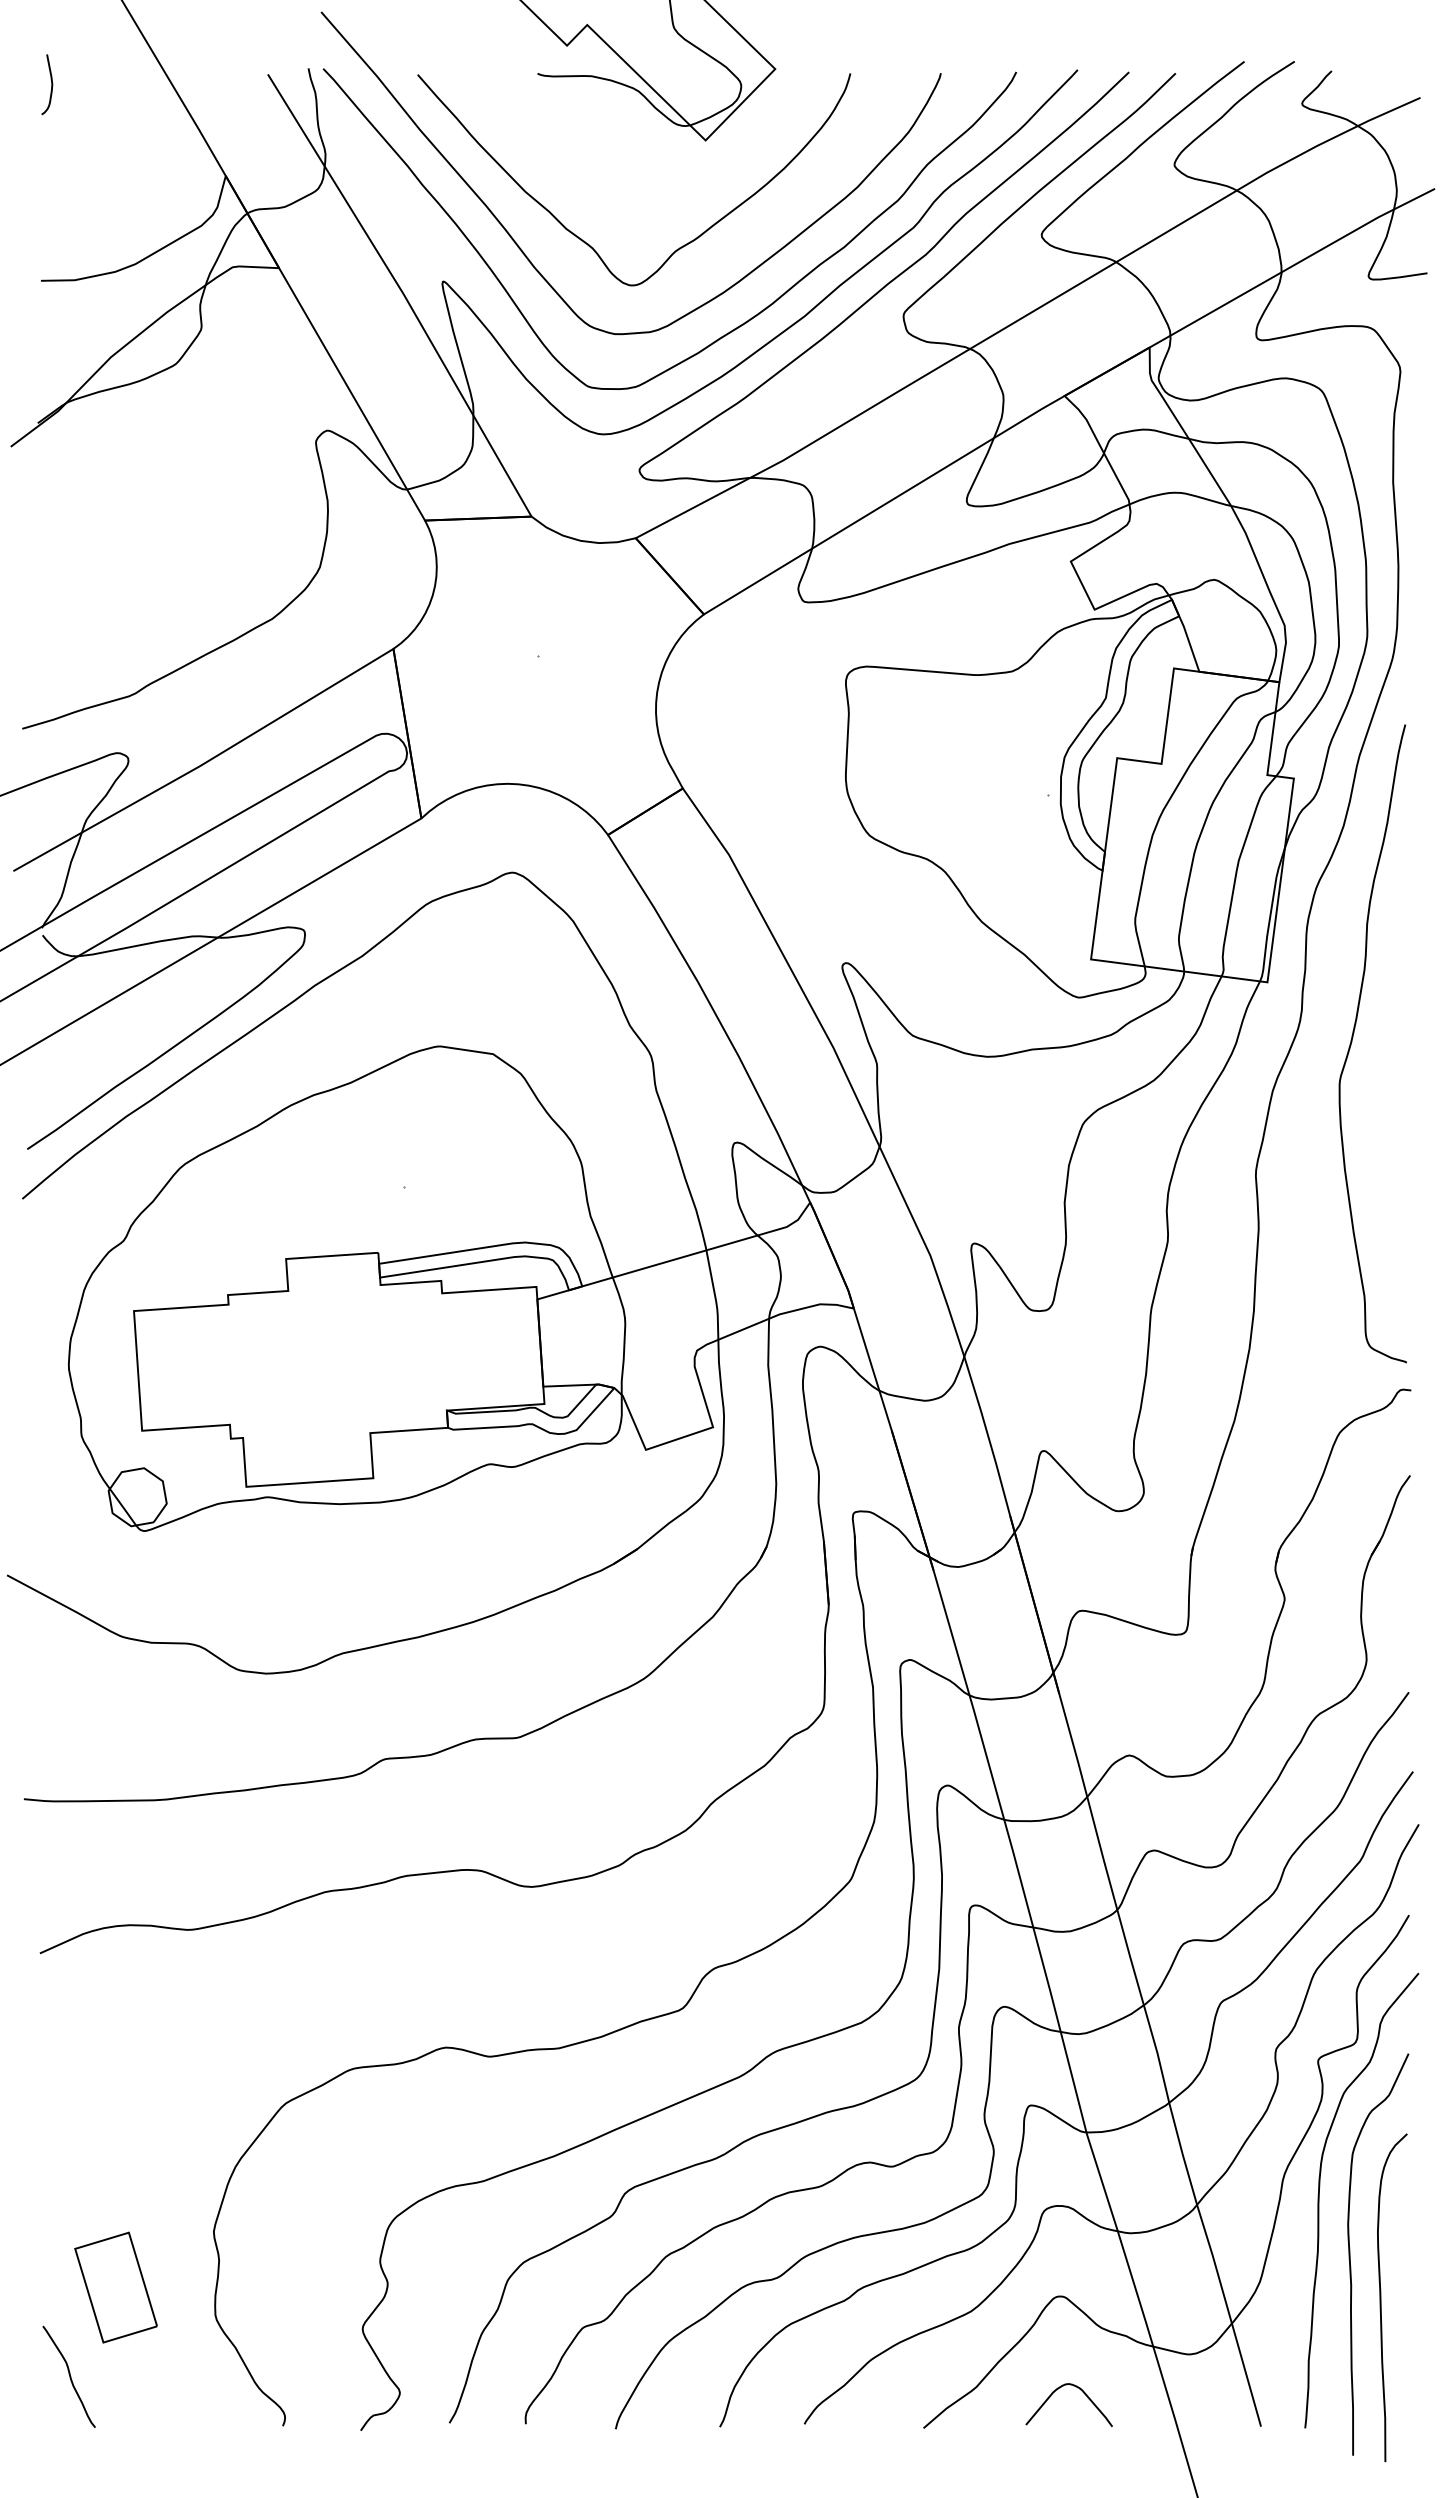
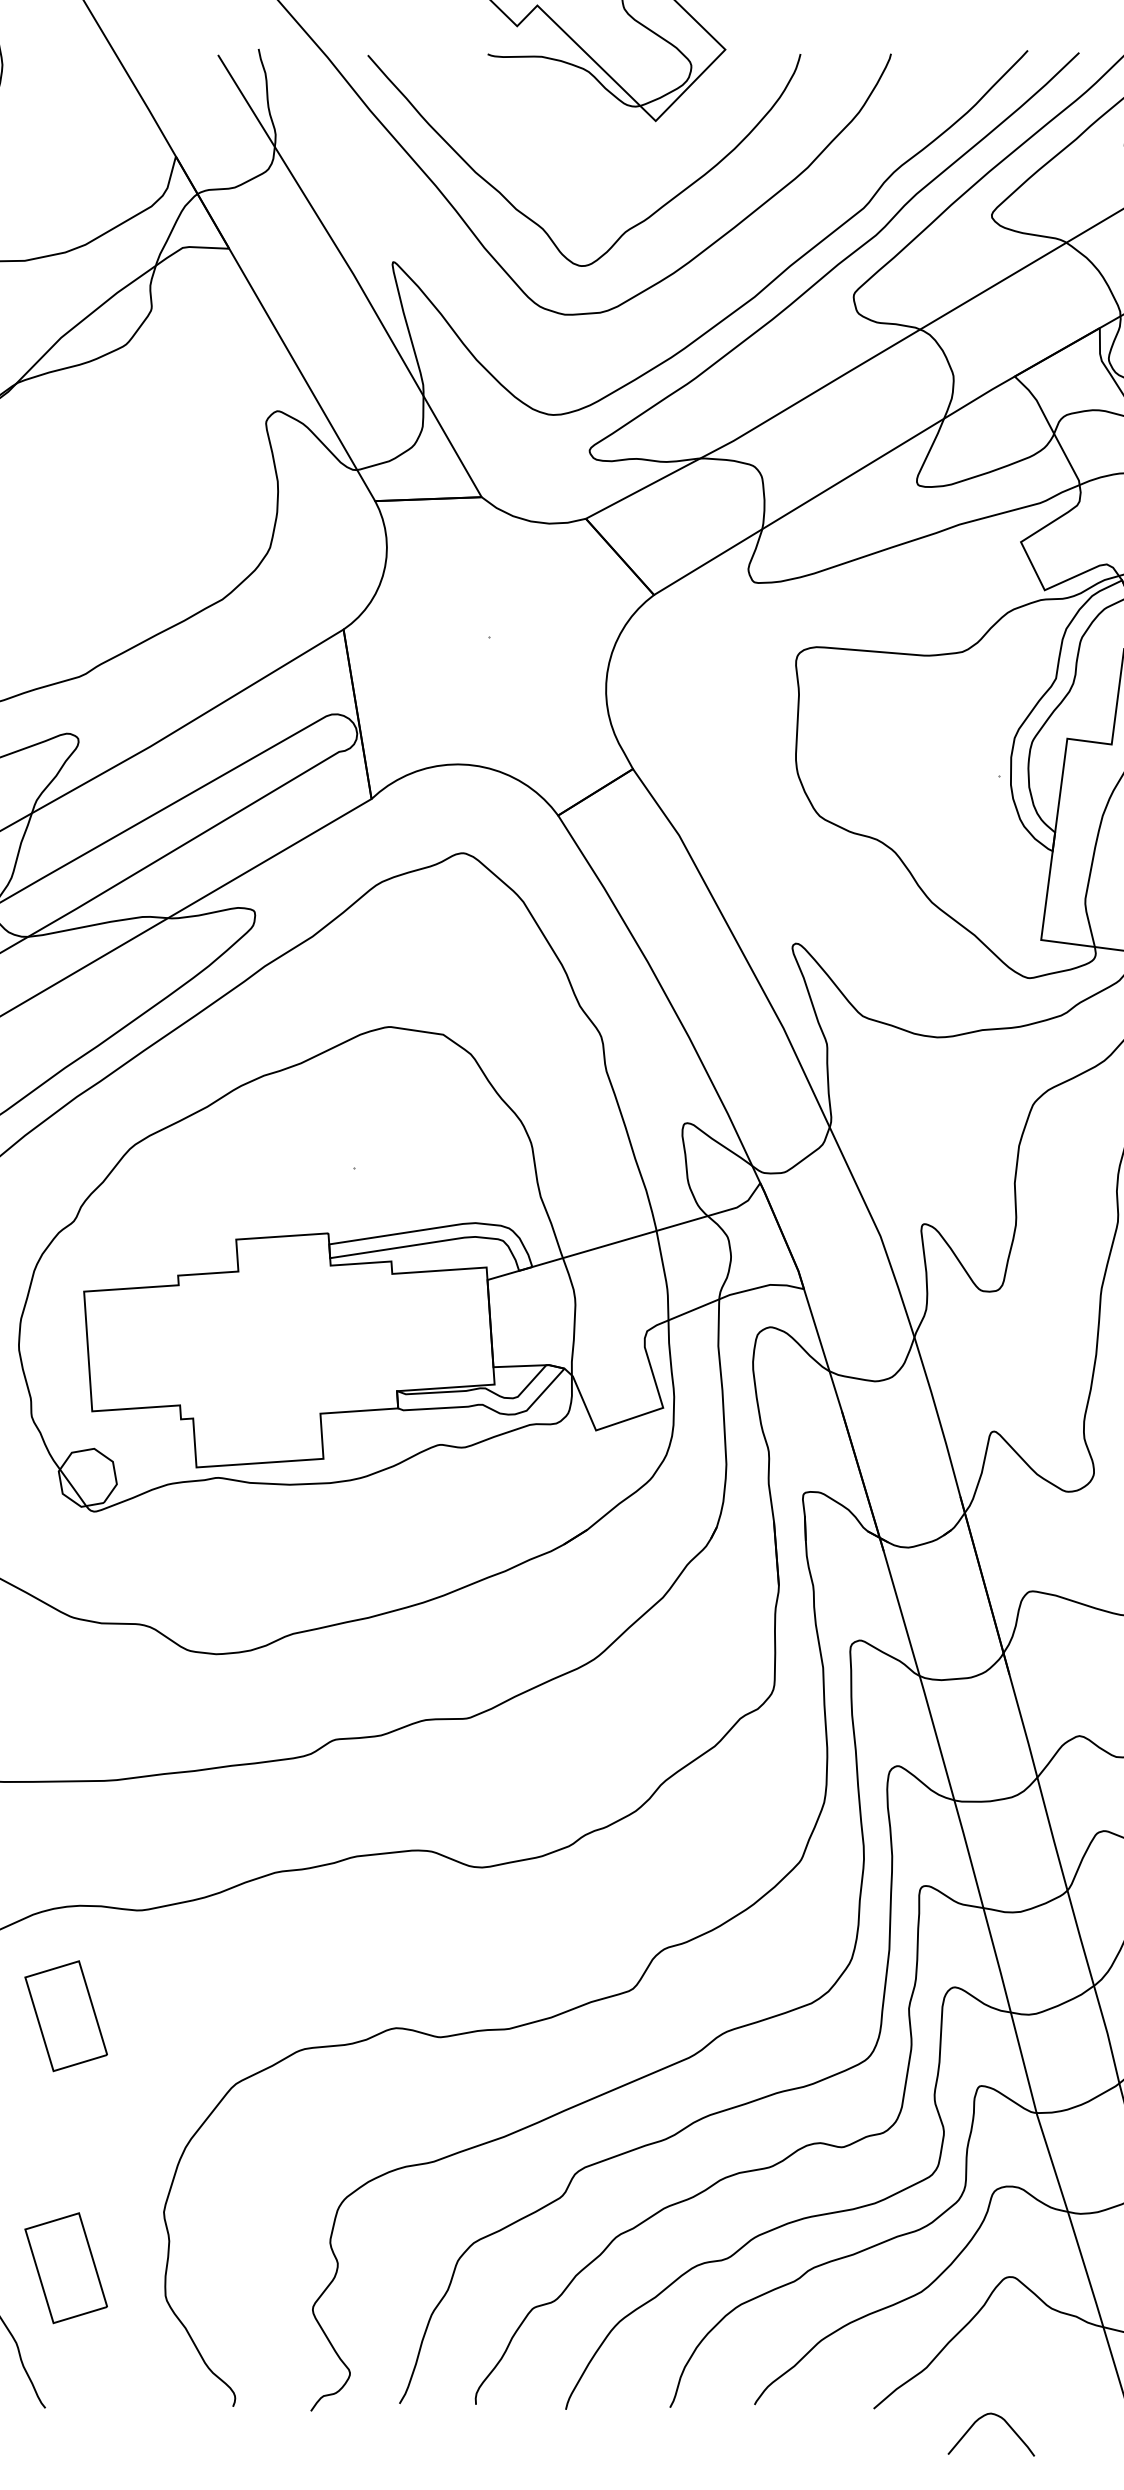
curve: (732, 329) -> (682, 310), removed
part: (115, 2035) -> (65, 2016), added
curve: (1060, 2388) -> (982, 2418), moved

